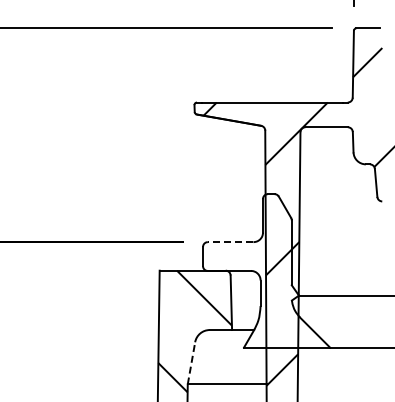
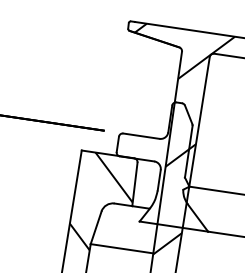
line: (230, 242) -> (141, 136), dashed -> solid
line: (191, 362) -> (96, 227), dashed -> solid

